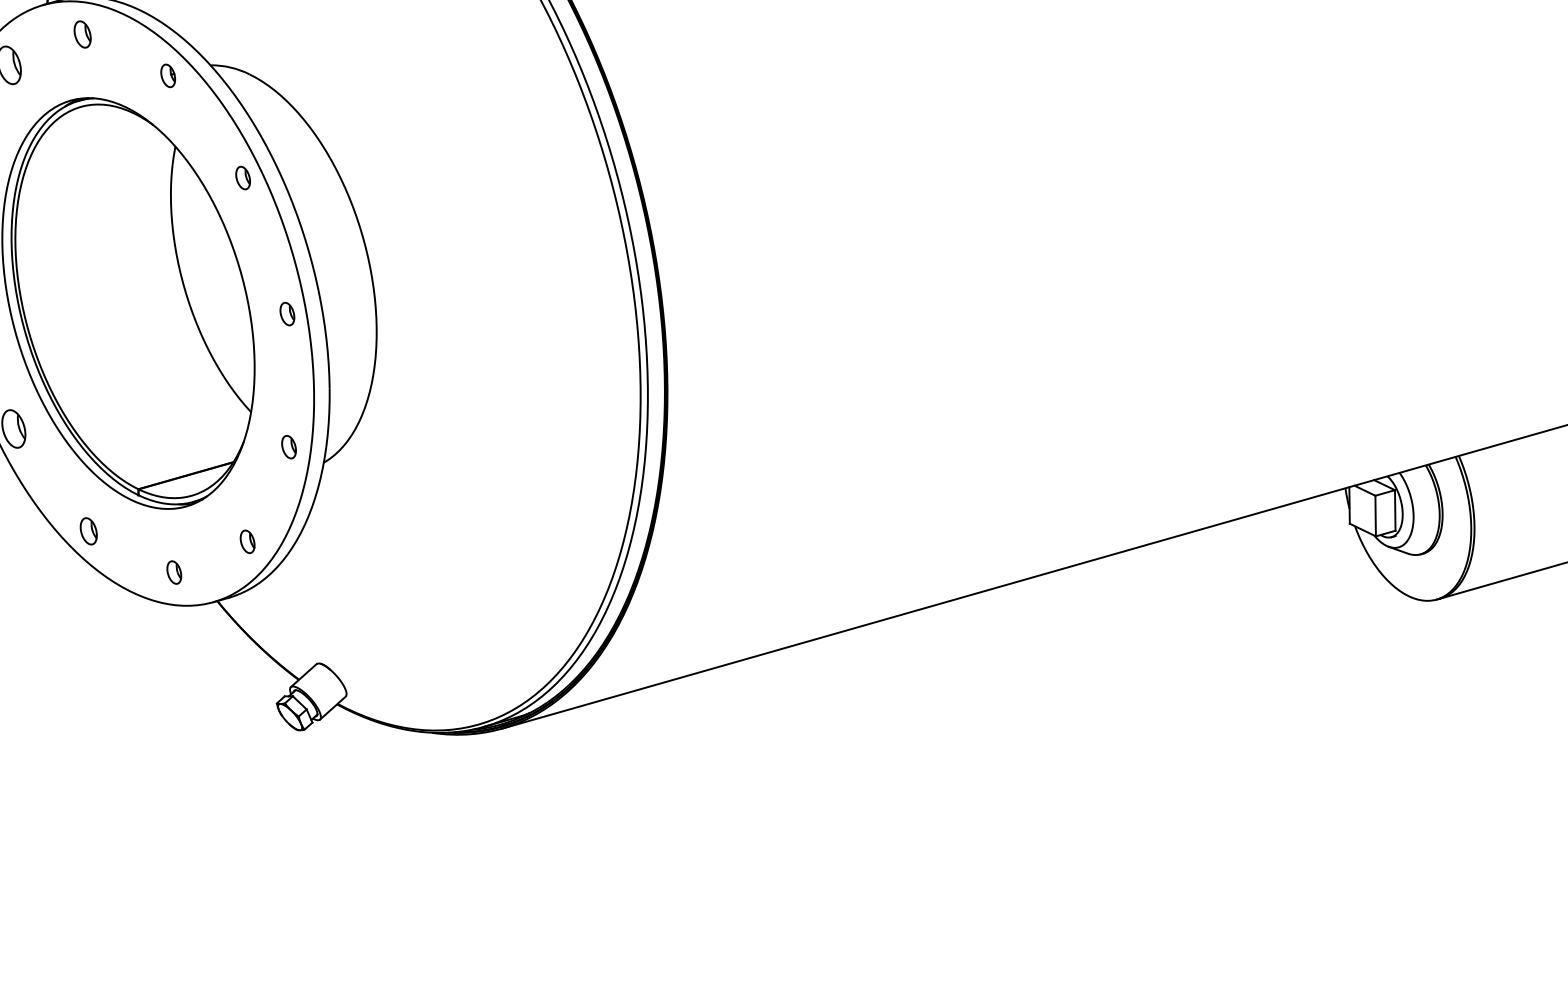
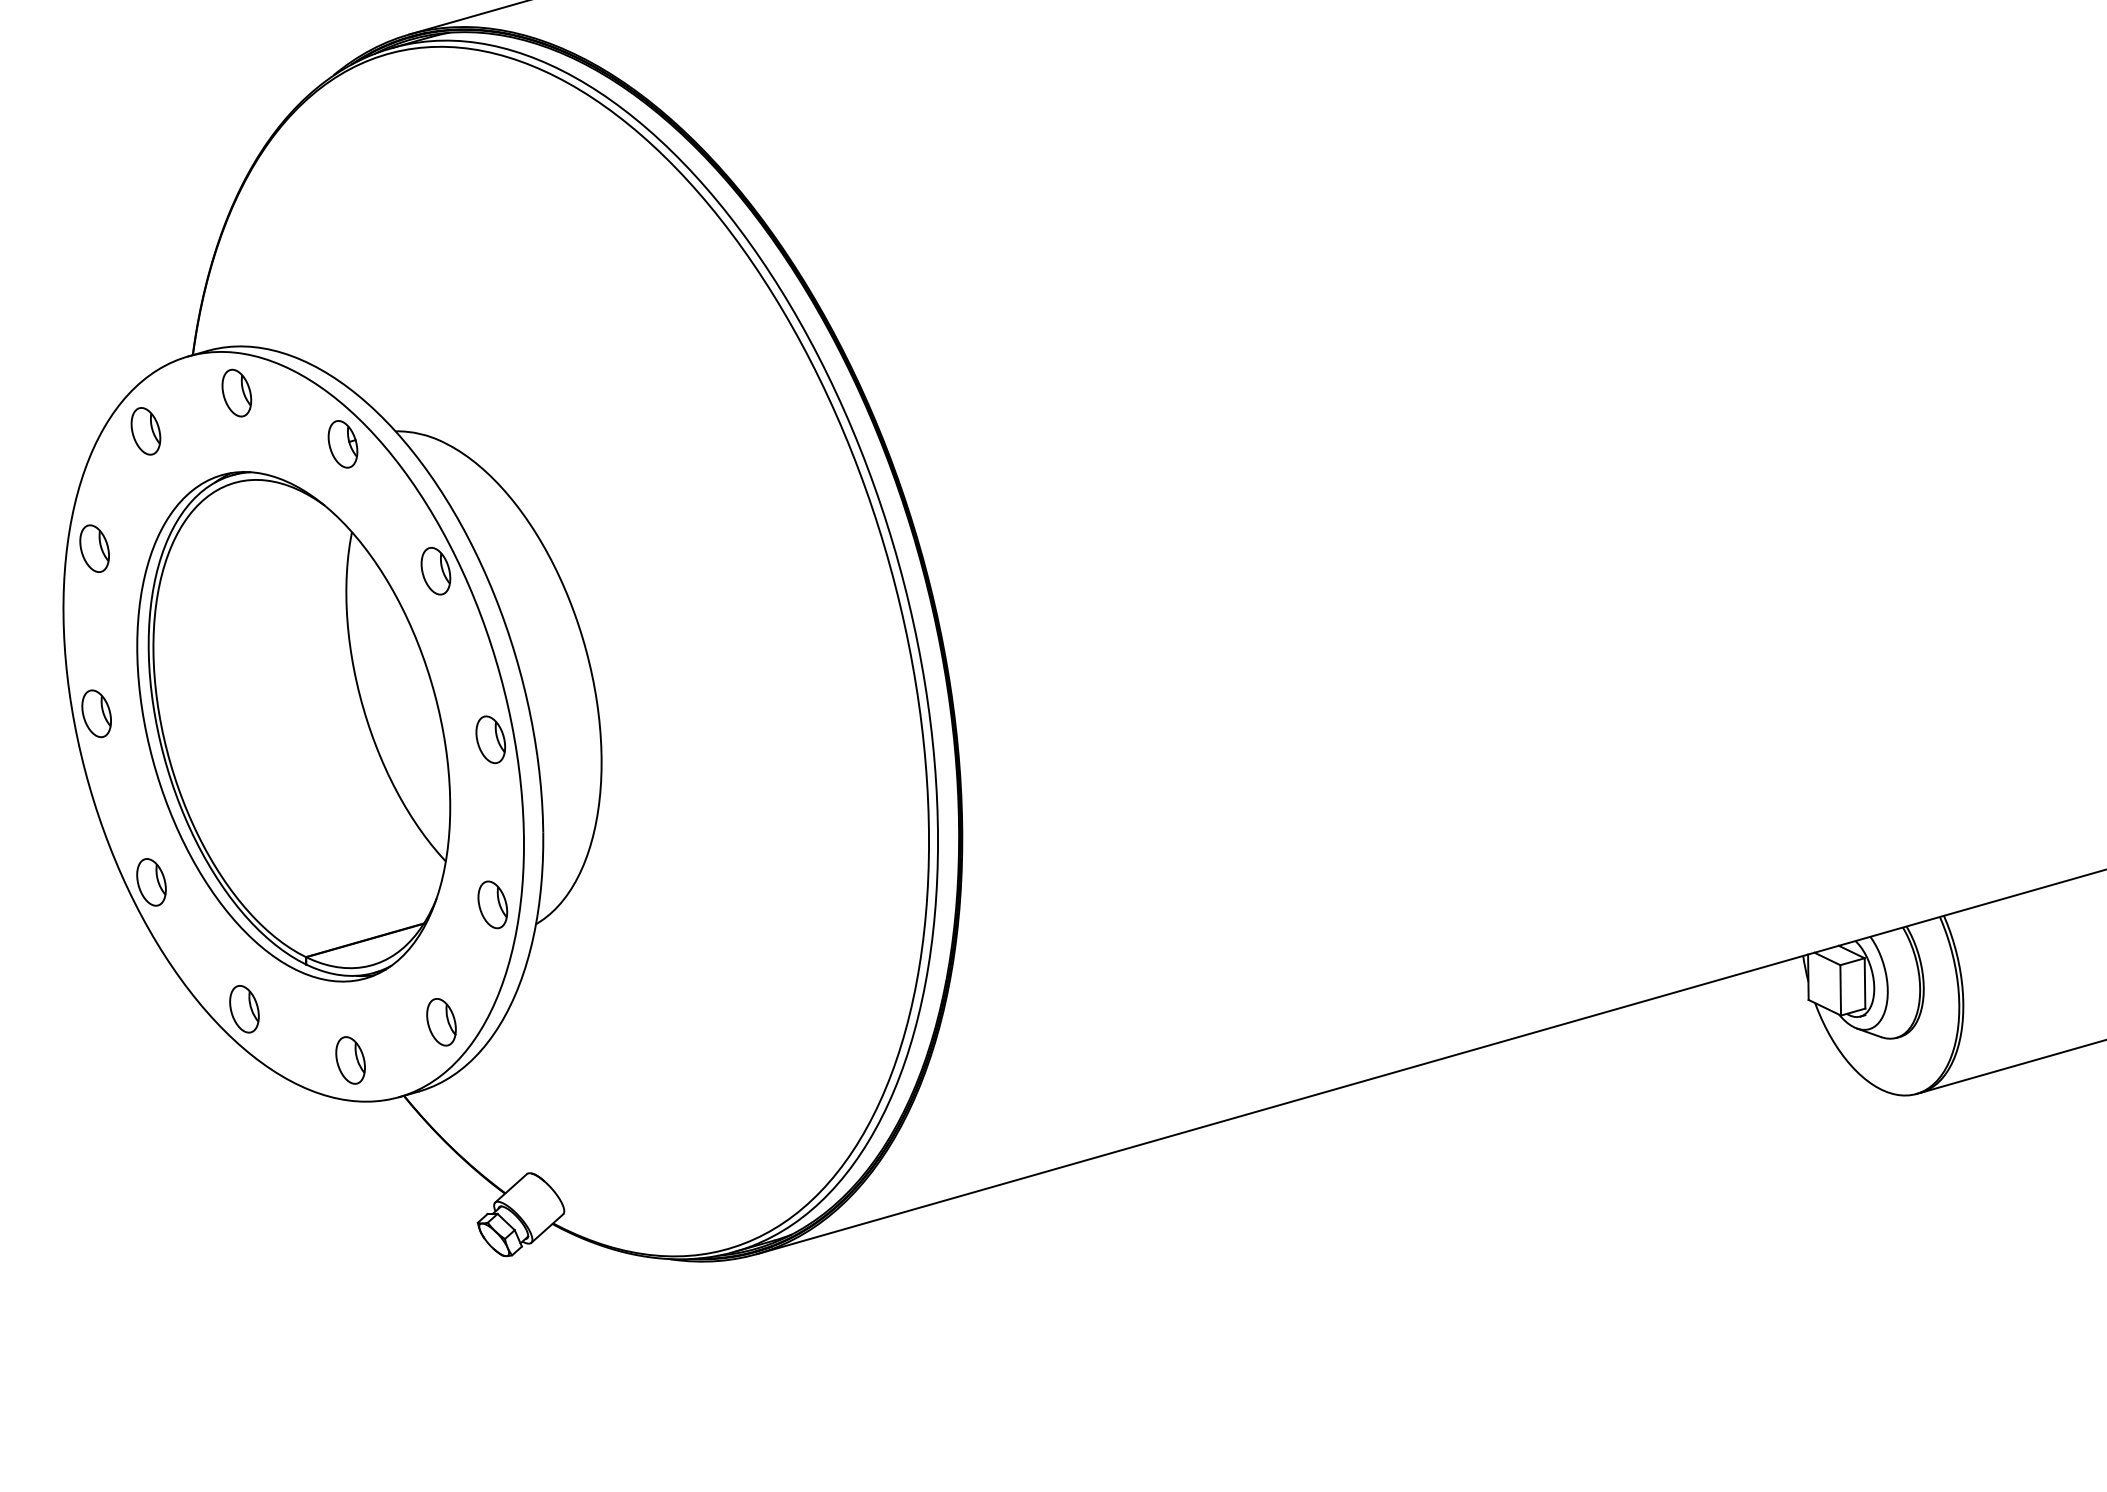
part: (82, 34) -> (236, 392), size x1.43
part: (167, 75) -> (342, 444), size x1.67
part: (242, 177) -> (435, 570), size x1.67
part: (287, 313) -> (490, 739), size x1.67
part: (288, 446) -> (492, 904), size x1.67
part: (88, 531) -> (244, 1009), size x1.43
part: (247, 541) -> (441, 1022), size x1.67
part: (174, 572) -> (350, 1060), size x1.67

